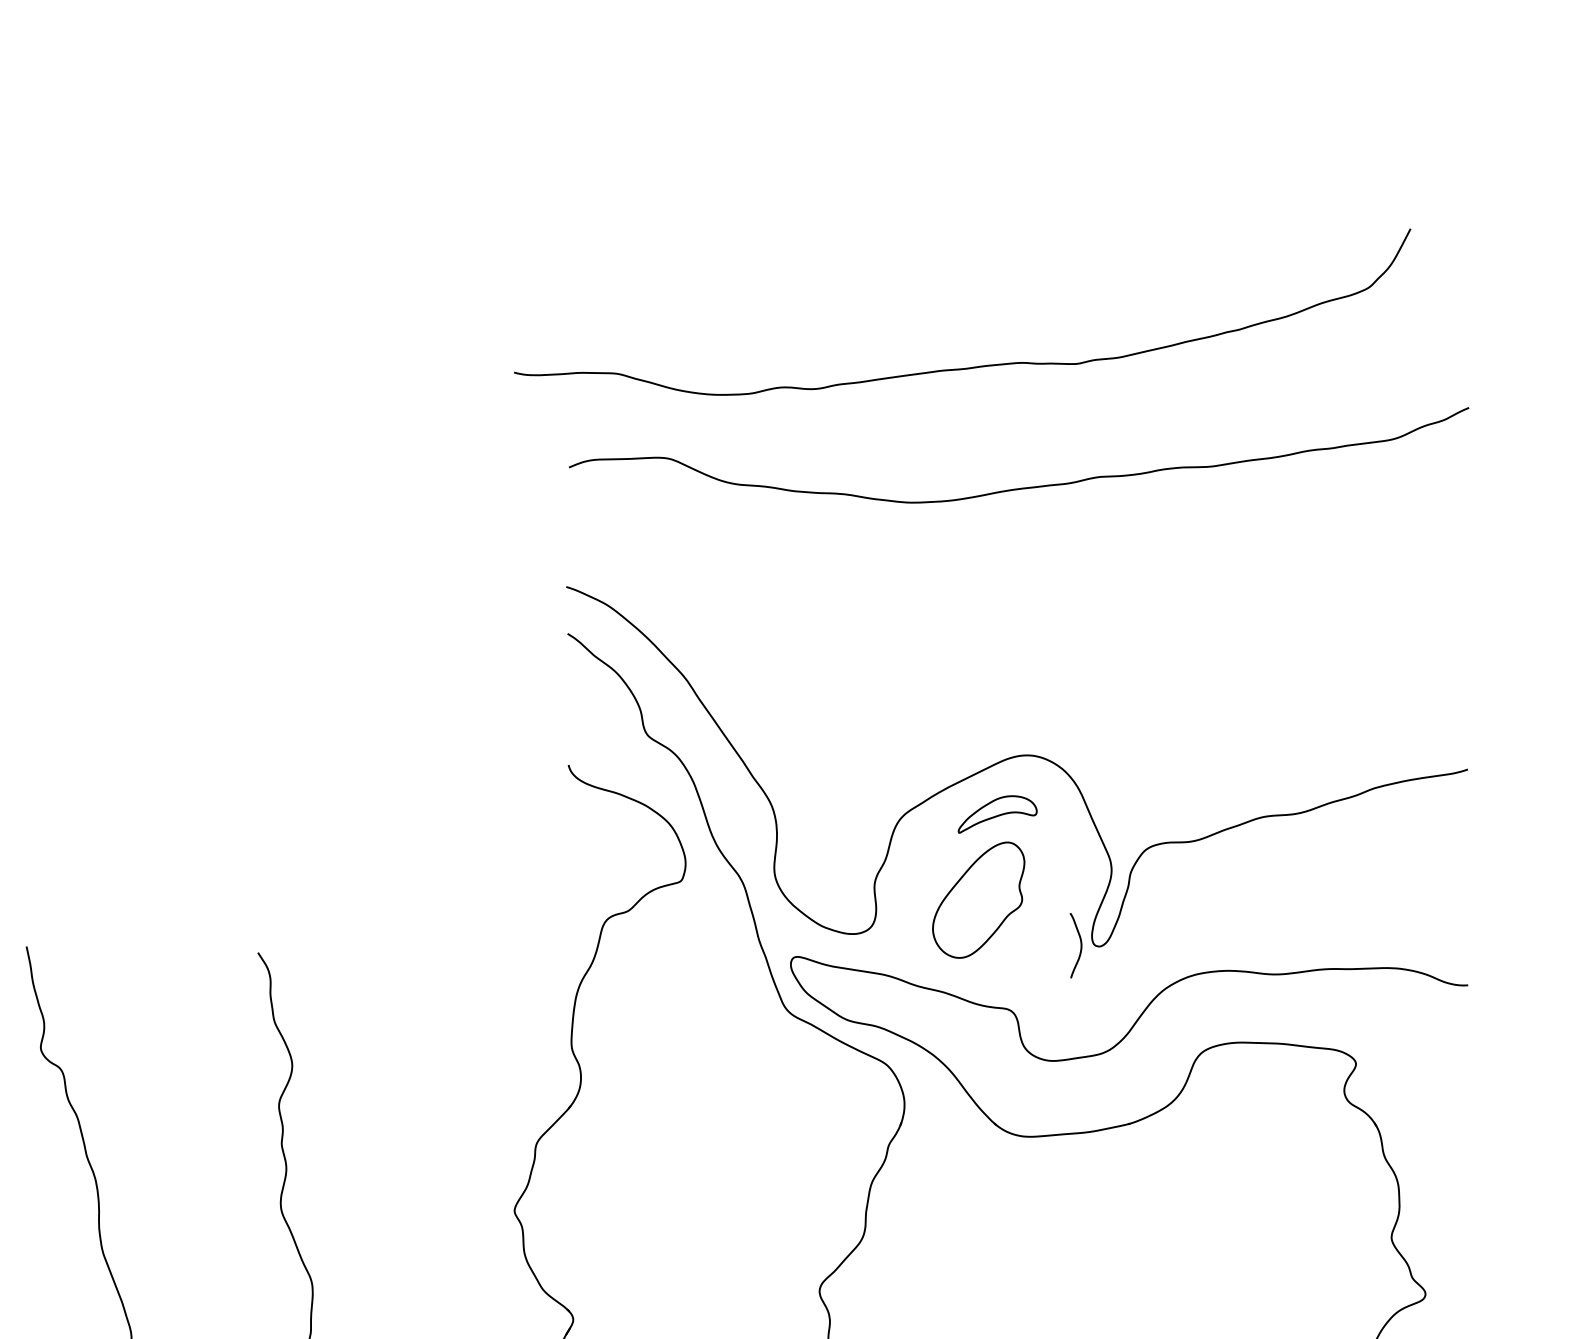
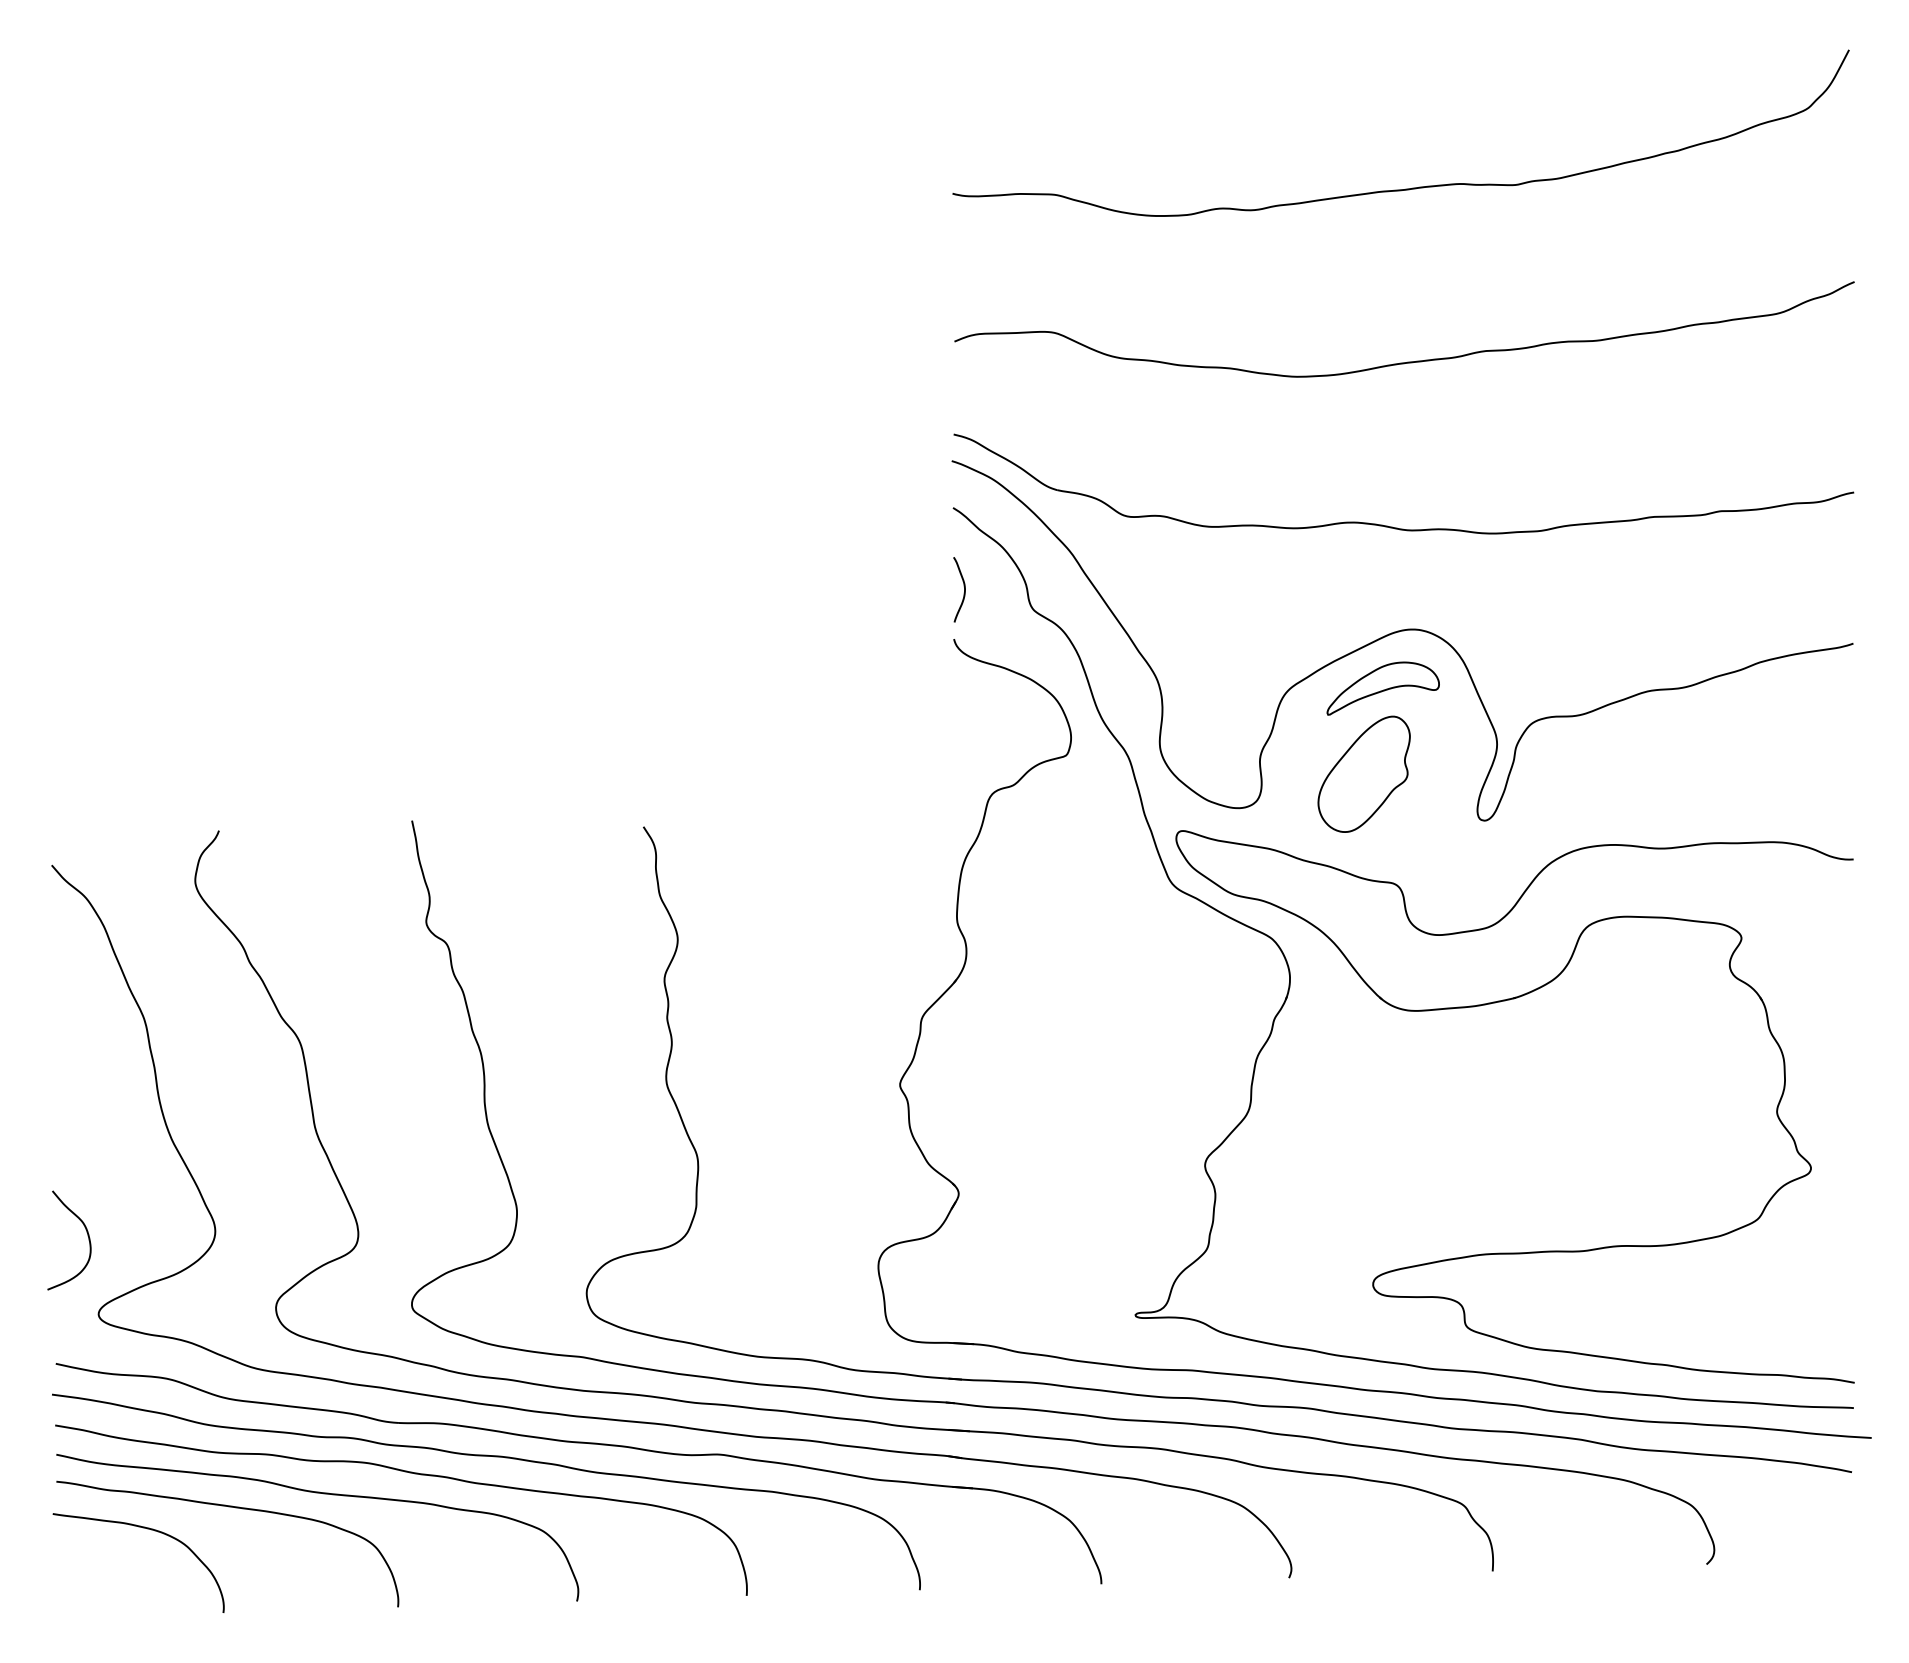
curve: (967, 367) -> (1405, 188), moved
part: (1007, 652) -> (1392, 526), added
part: (997, 814) -> (1382, 688), size x1.43
curve: (1080, 942) -> (963, 586), moved

